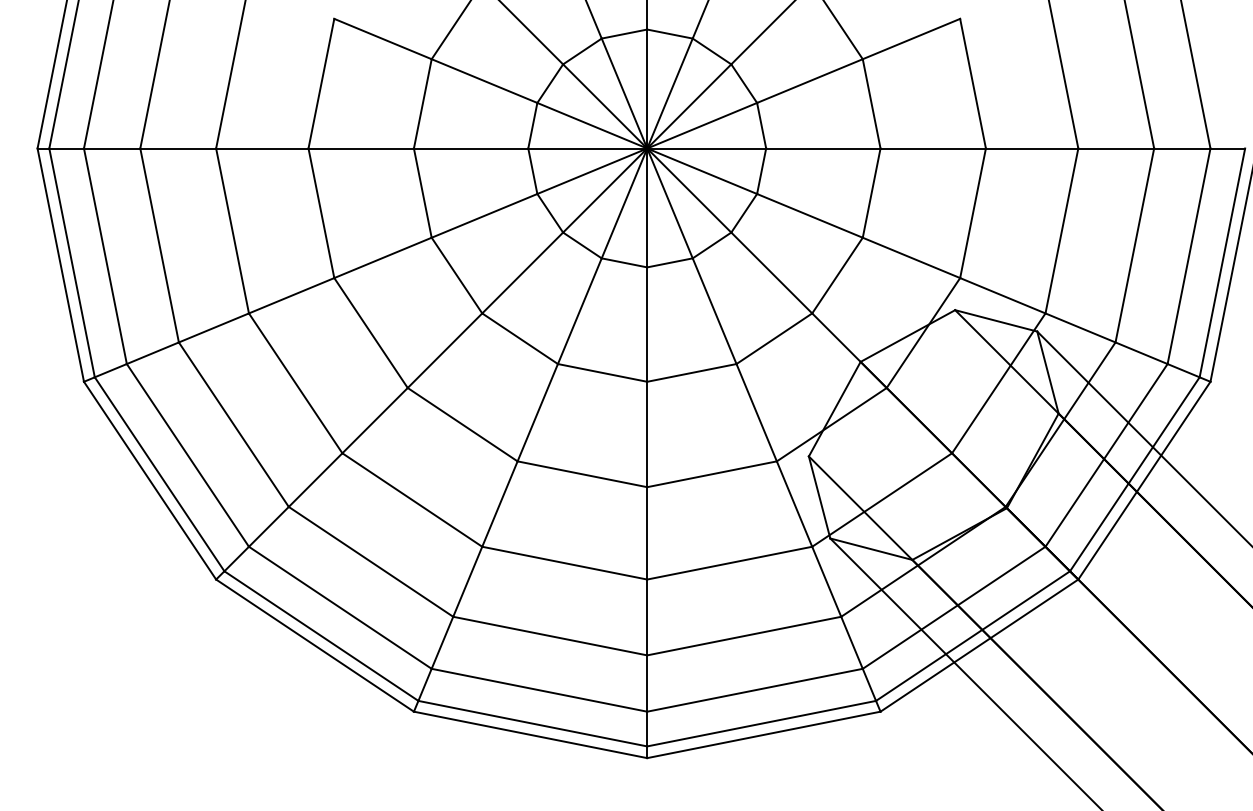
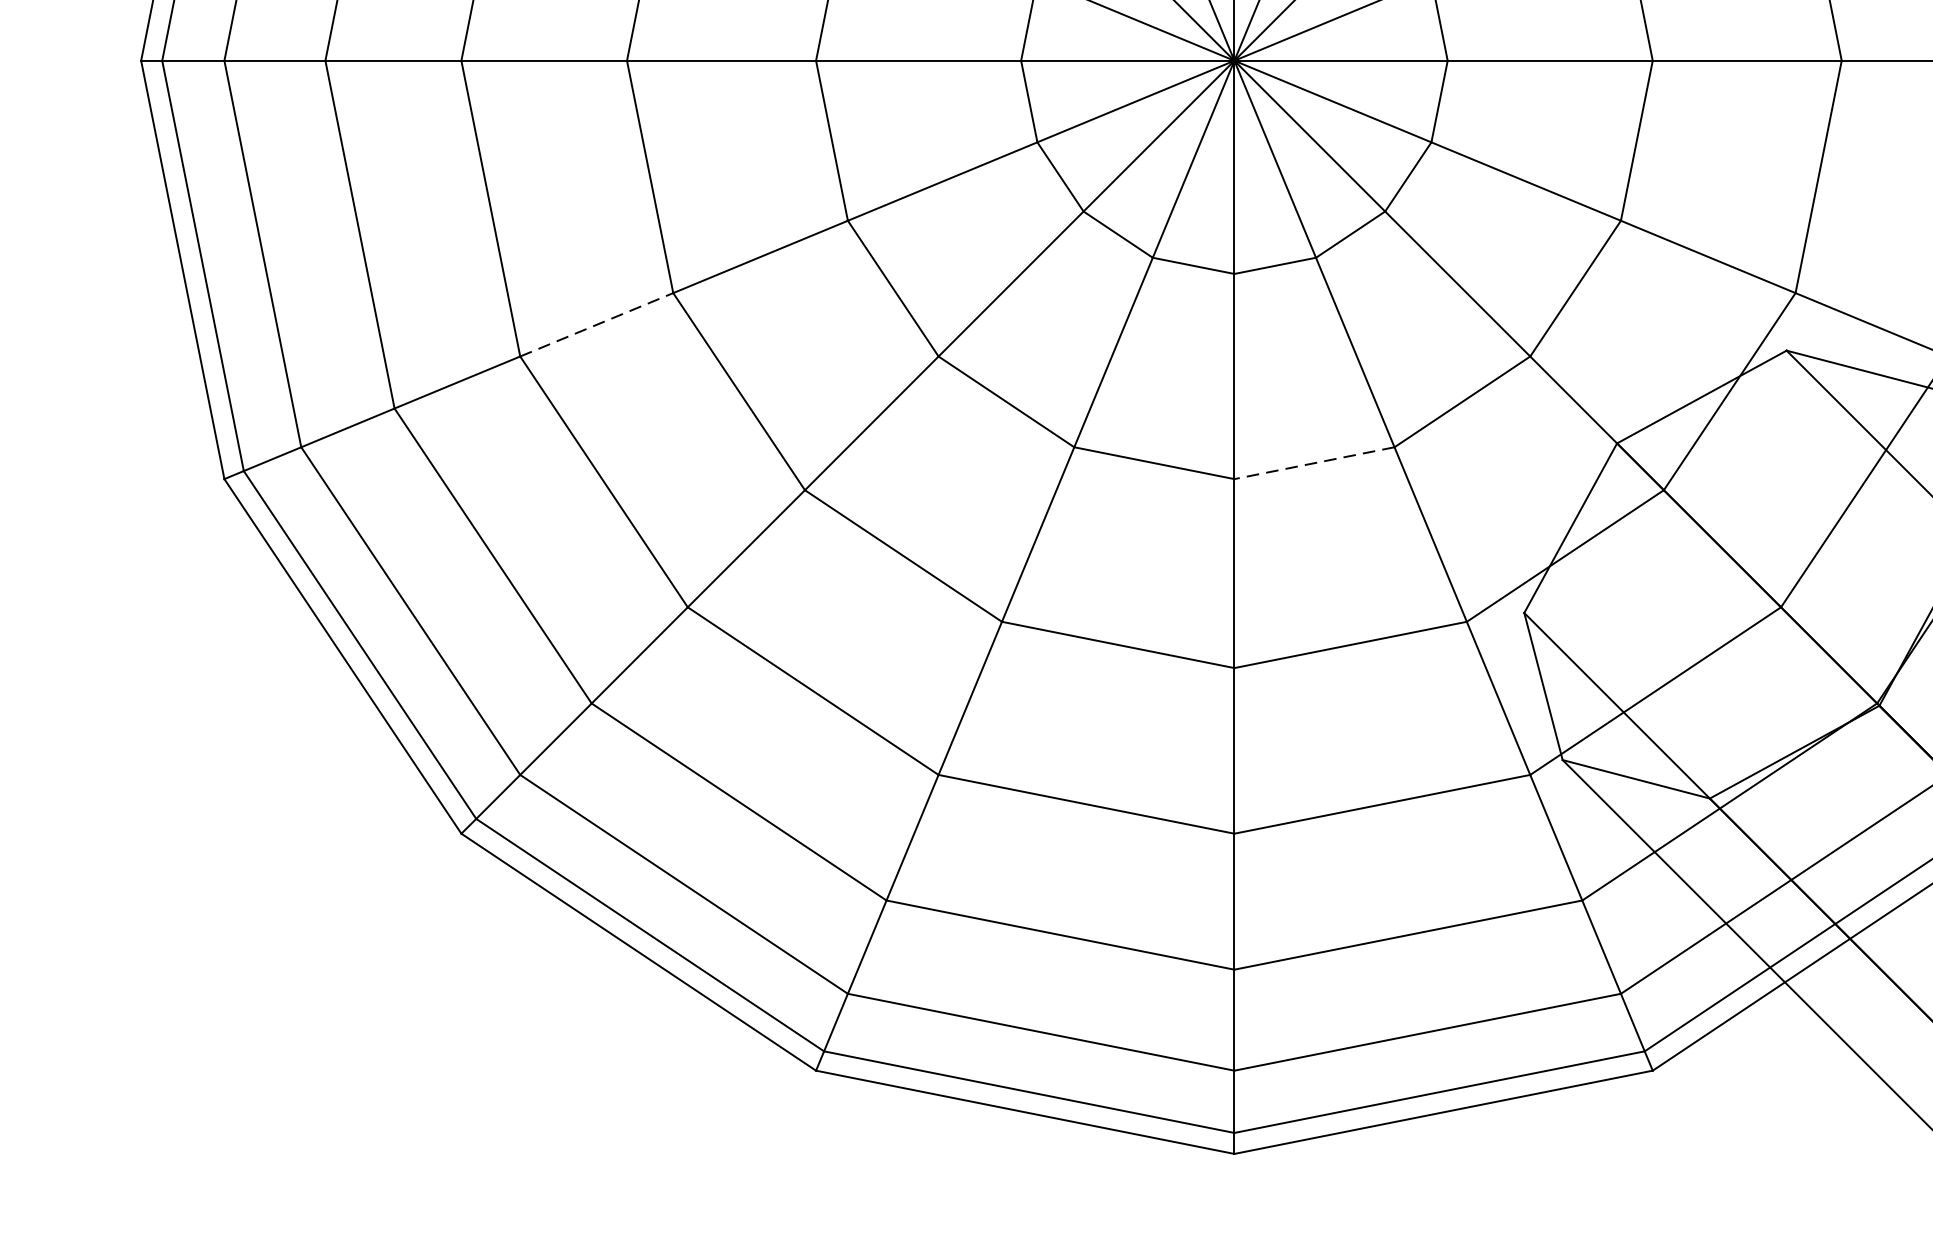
line: (292, 295) -> (598, 324), solid -> dashed
line: (691, 372) -> (1313, 462), solid -> dashed

